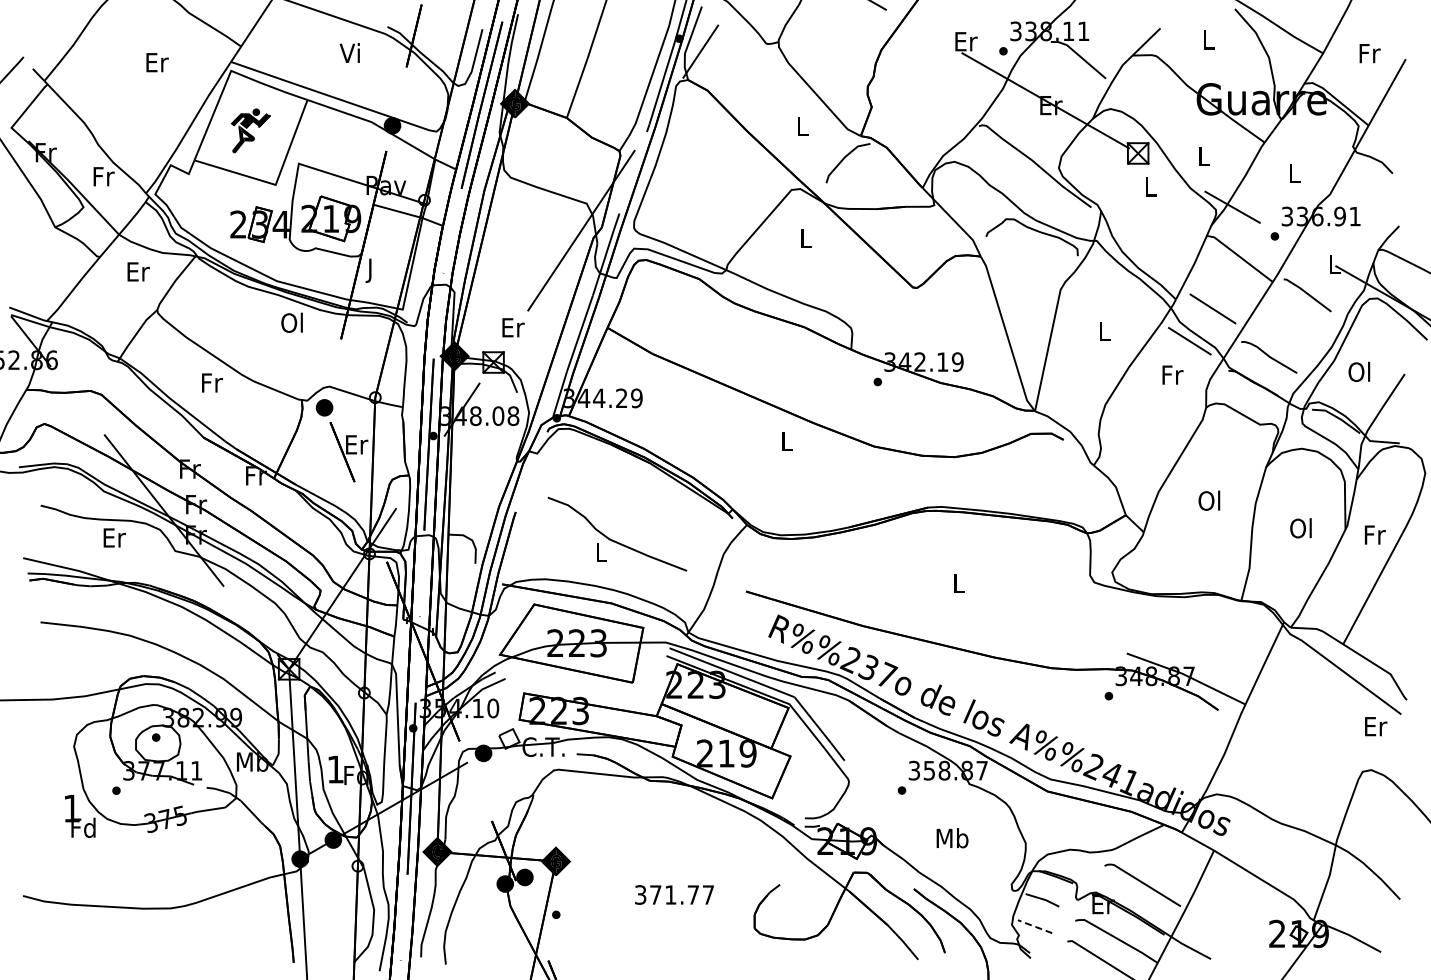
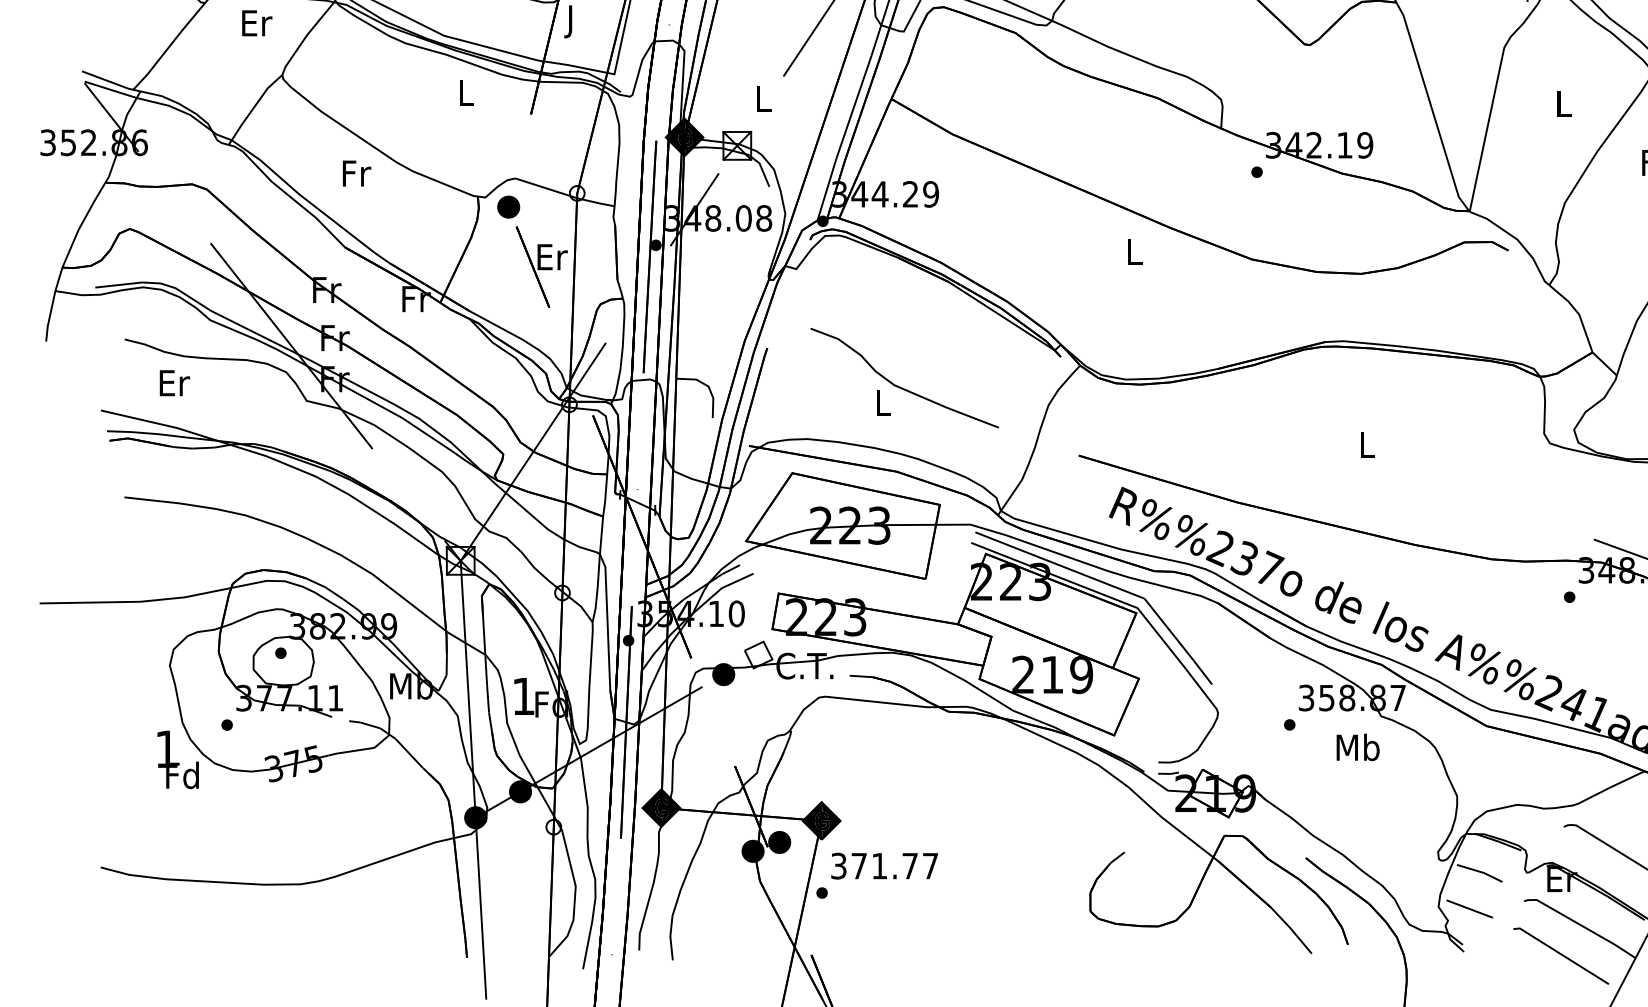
text: (291, 322) -> (463, 91), Ol -> L
text: (513, 327) -> (764, 98), Er -> L
text: (114, 537) -> (174, 382), moved
text: (952, 838) -> (1358, 747), moved
text: (674, 894) -> (884, 865), moved
line: (1034, 926) -> (1468, 908), dashed -> solid

